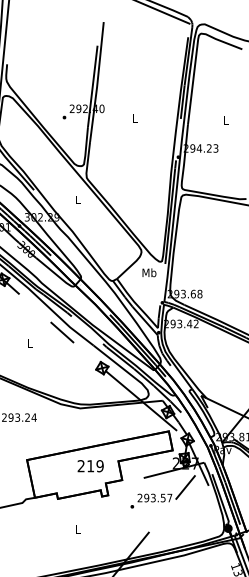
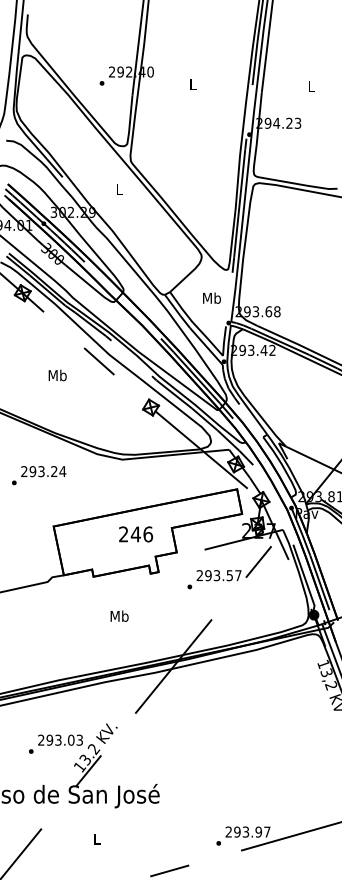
text: (149, 272) -> (211, 297), moved
text: (30, 343) -> (57, 375), L -> Mb
text: (94, 466) -> (141, 534), 219 -> 246
text: (77, 528) -> (119, 615), L -> Mb

